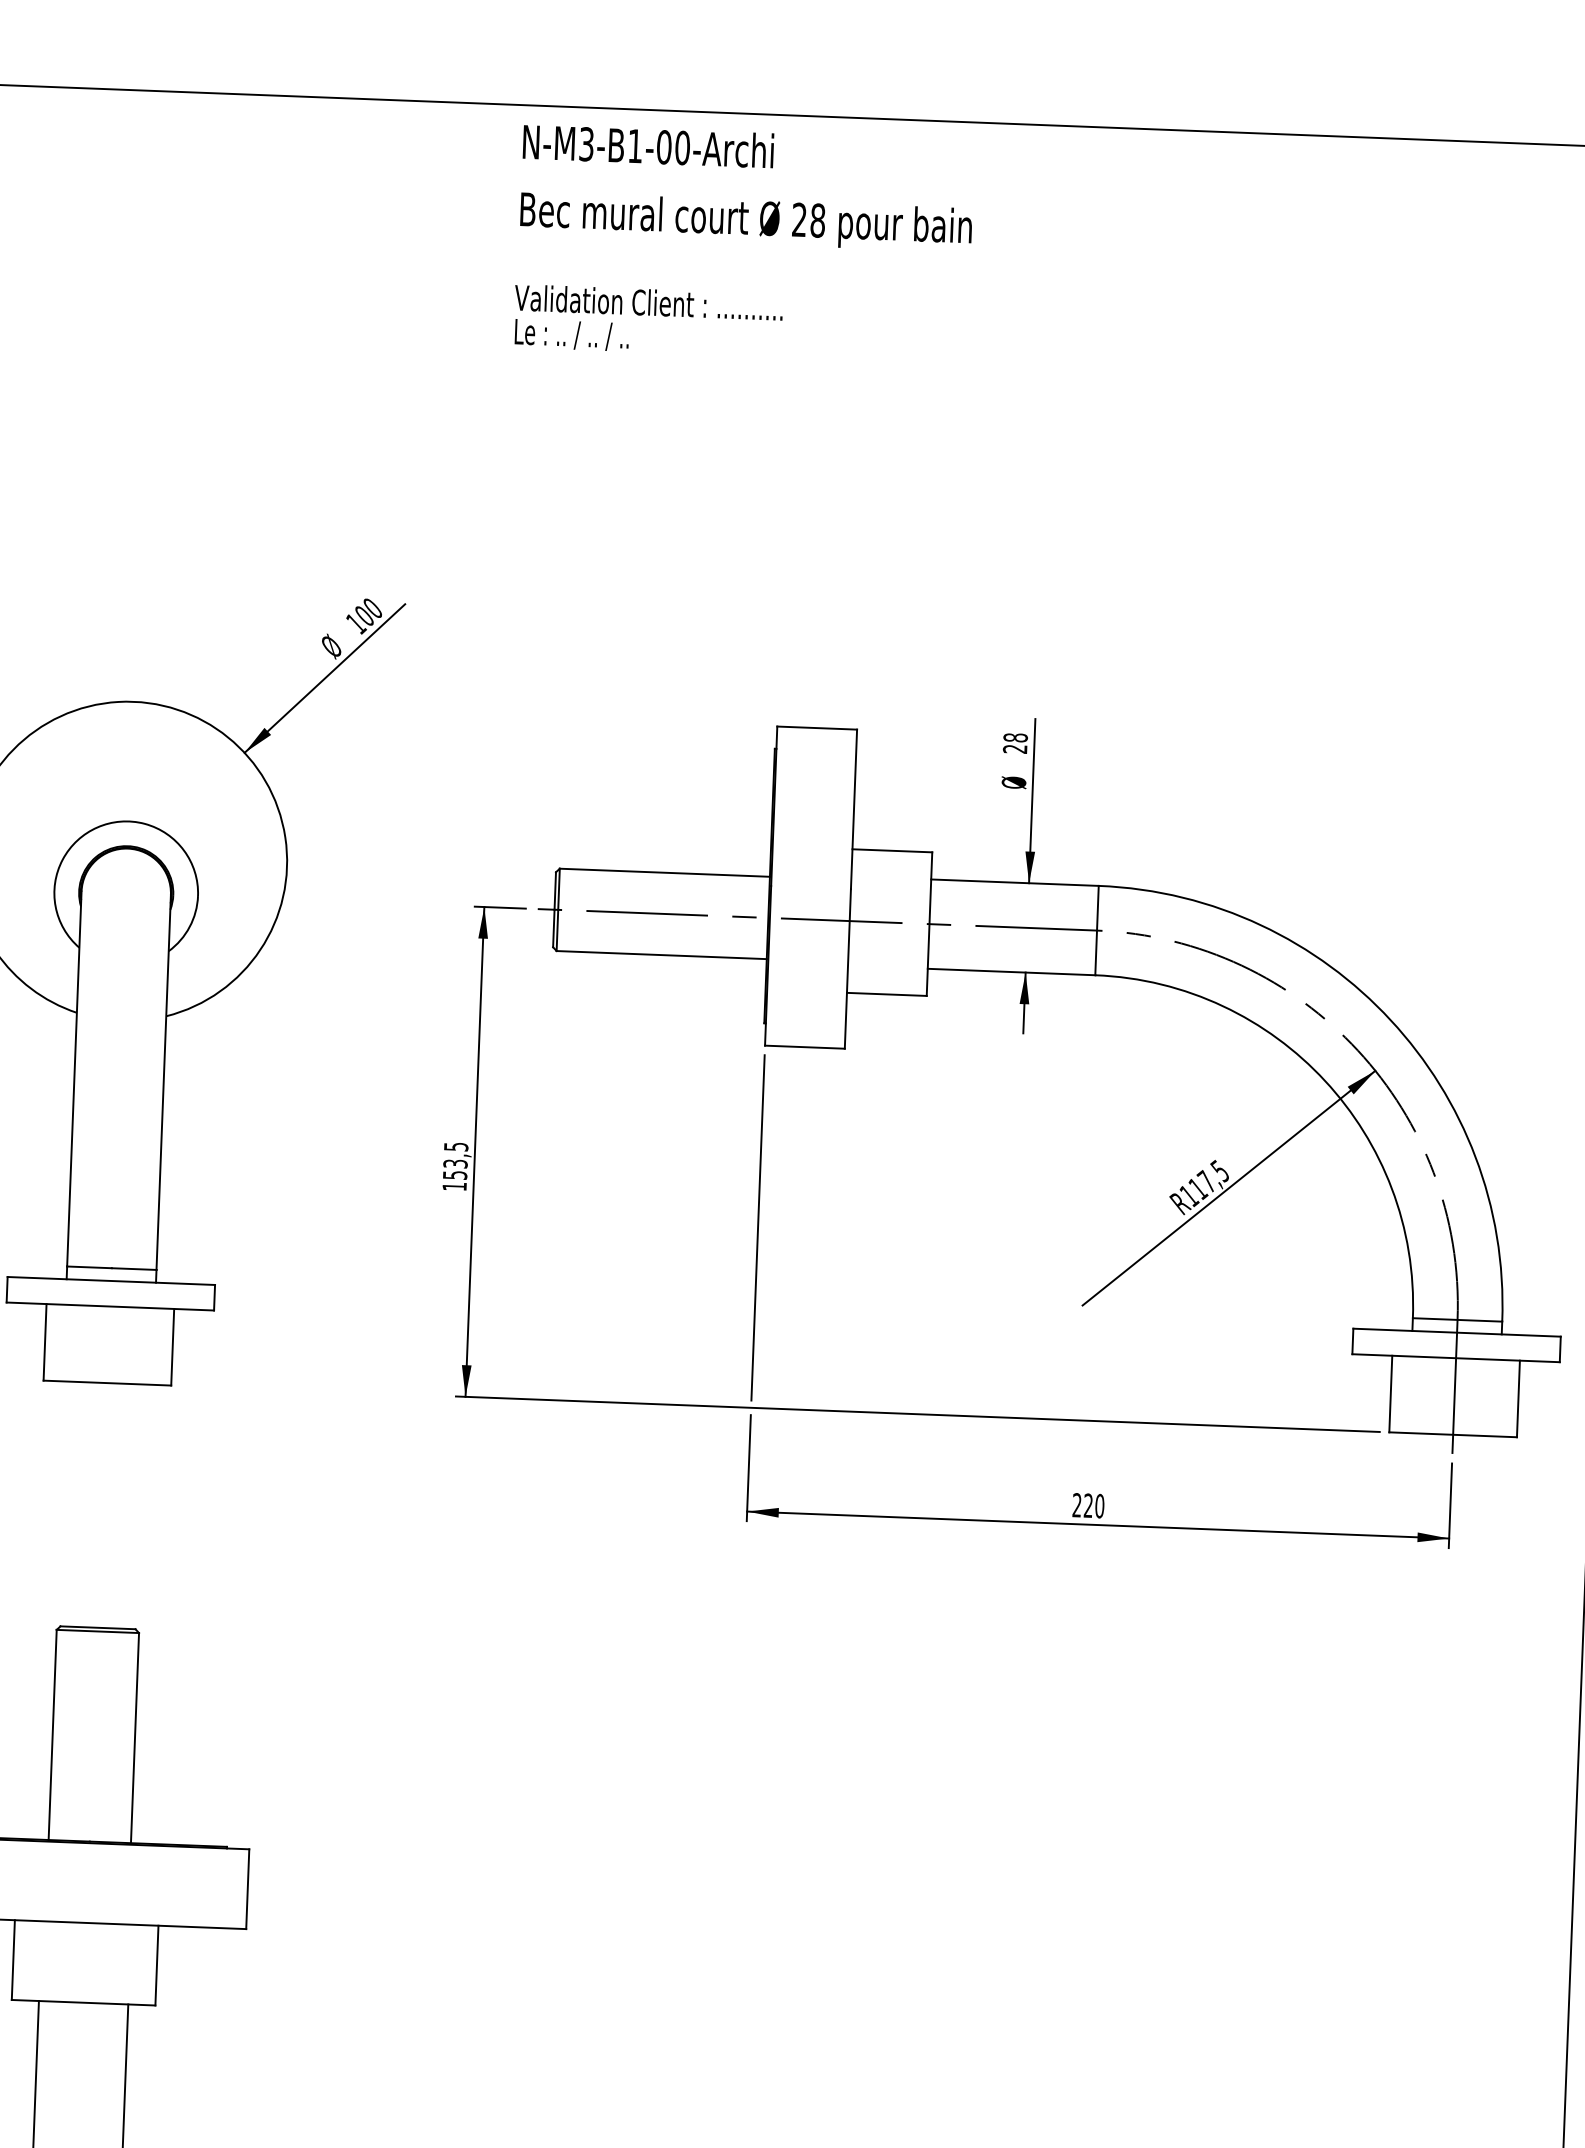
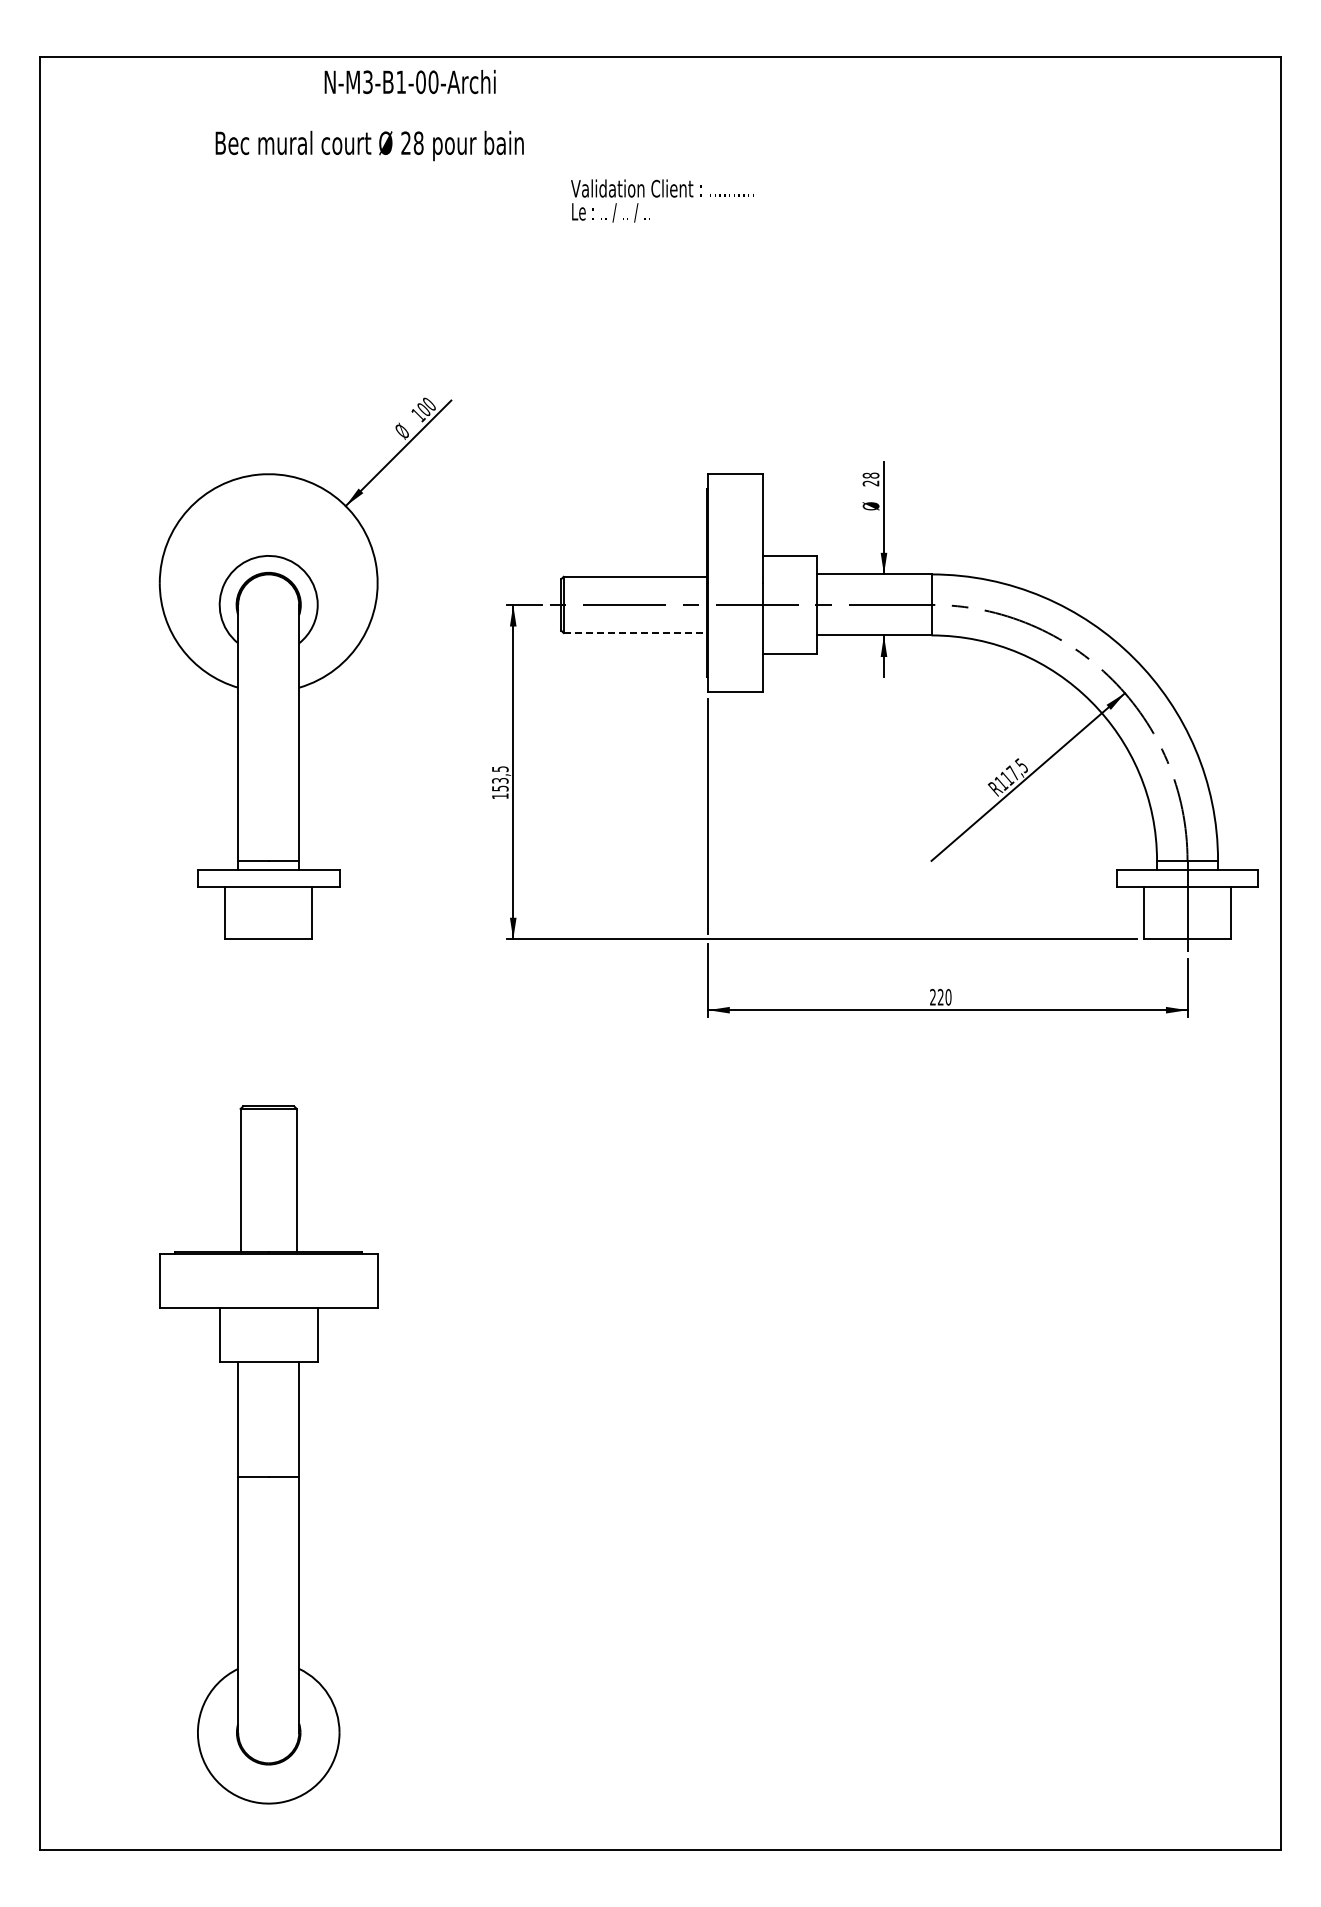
text: (647, 147) -> (409, 82), moved
text: (745, 221) -> (369, 145), moved
text: (648, 320) -> (662, 200), moved
line: (661, 955) -> (635, 633), solid -> dashed

